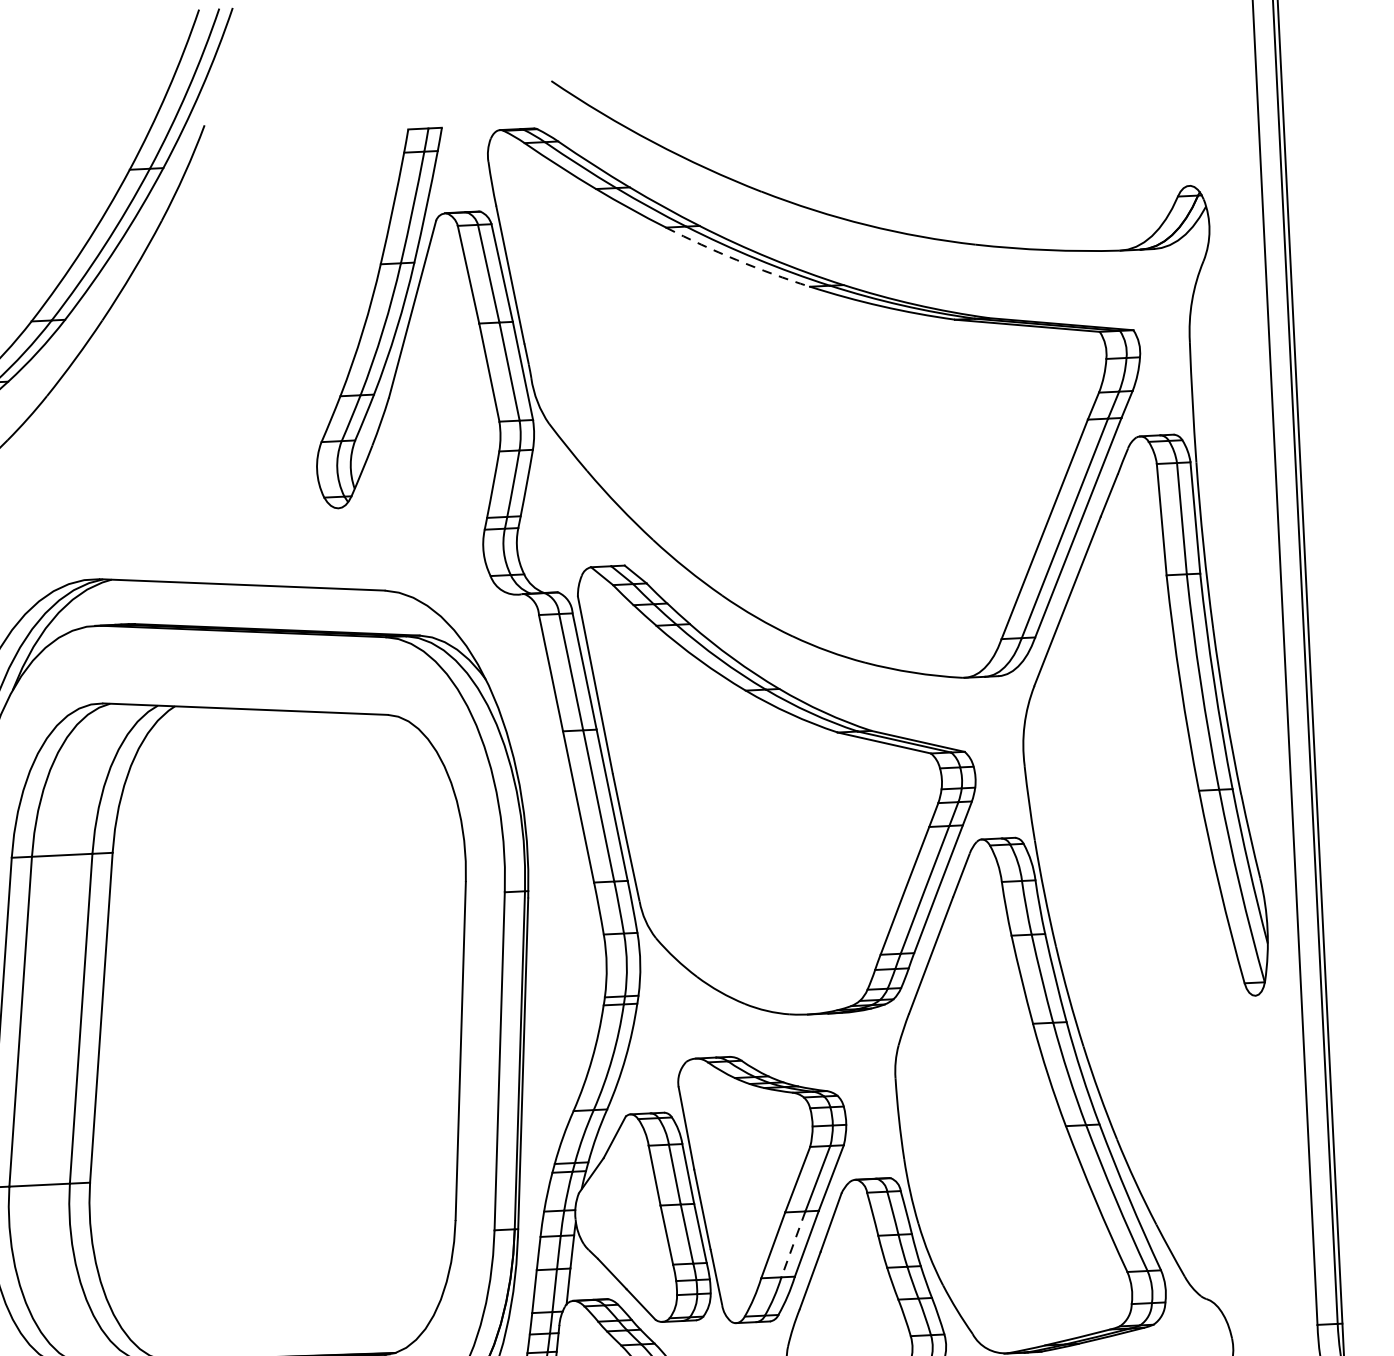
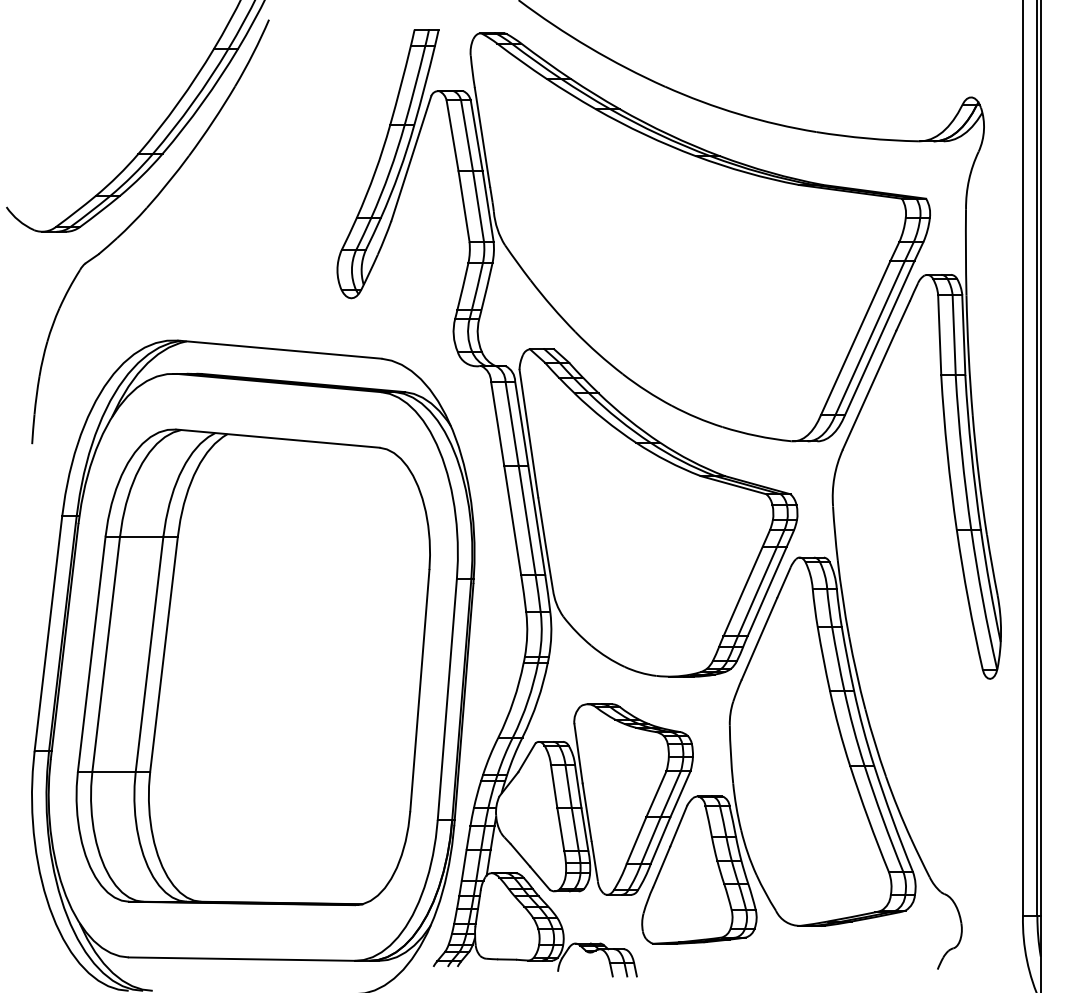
arc: (736, 259) -> (644, 134), dashed -> solid
line: (792, 1244) -> (650, 840), dashed -> solid

